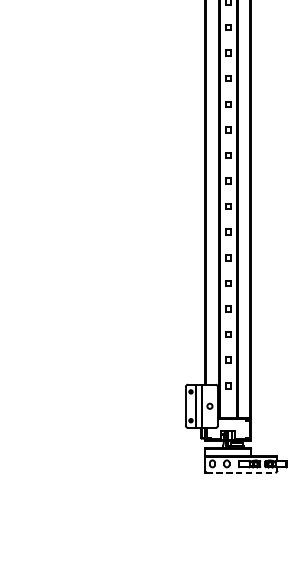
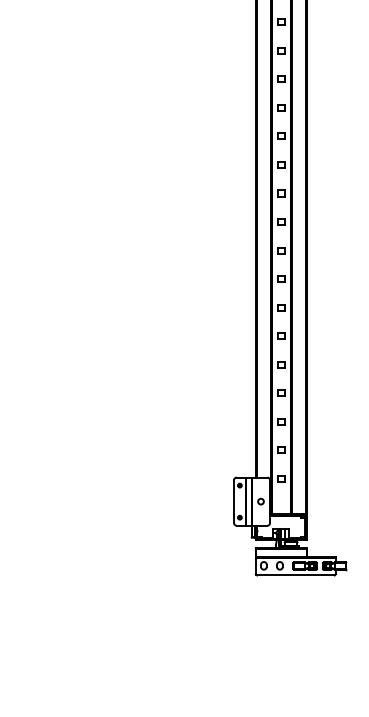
line: (240, 472) -> (295, 575), dashed -> solid

